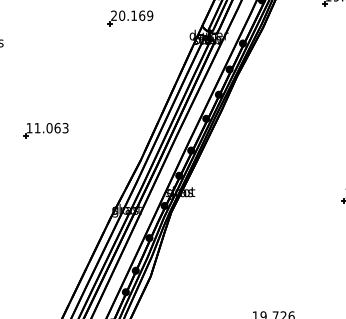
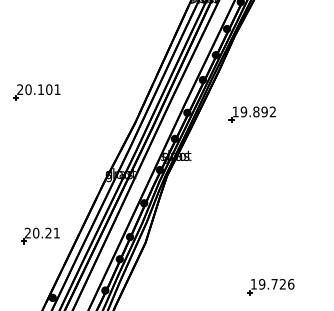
text: (47, 128) -> (38, 90), 11.063 -> 20.101
part: (253, 152) -> (251, 114), added
part: (48, 269) -> (39, 235), added

